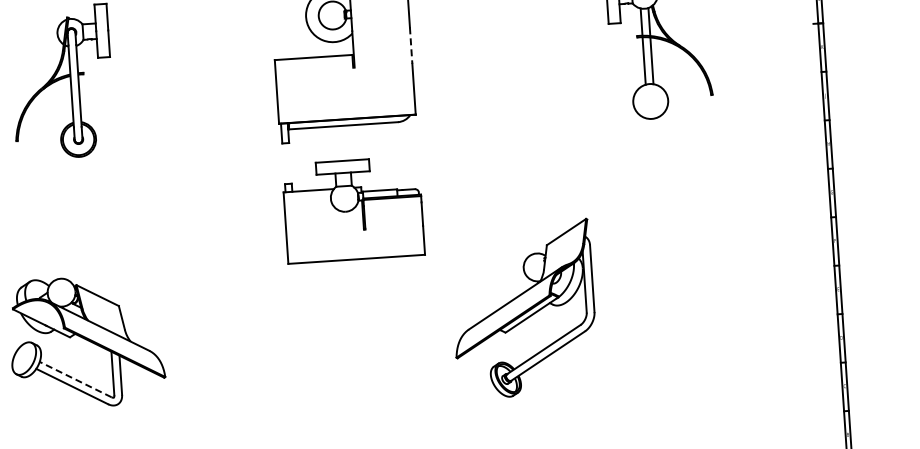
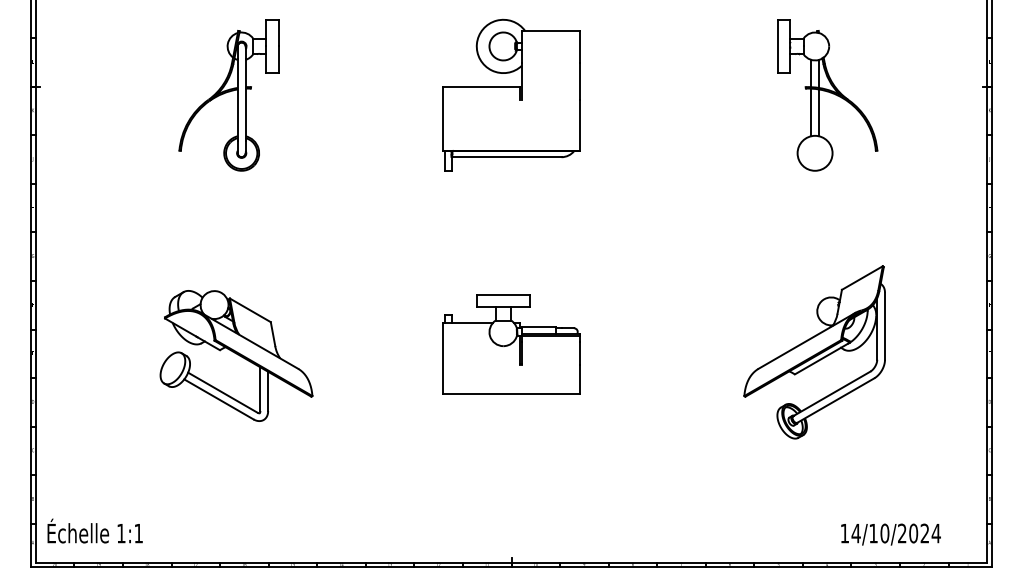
line: (410, 46) -> (579, 82), dashed -> solid
part: (353, 209) -> (511, 344), moved
part: (523, 309) -> (814, 352), moved
line: (75, 379) -> (222, 392), dashed -> solid

